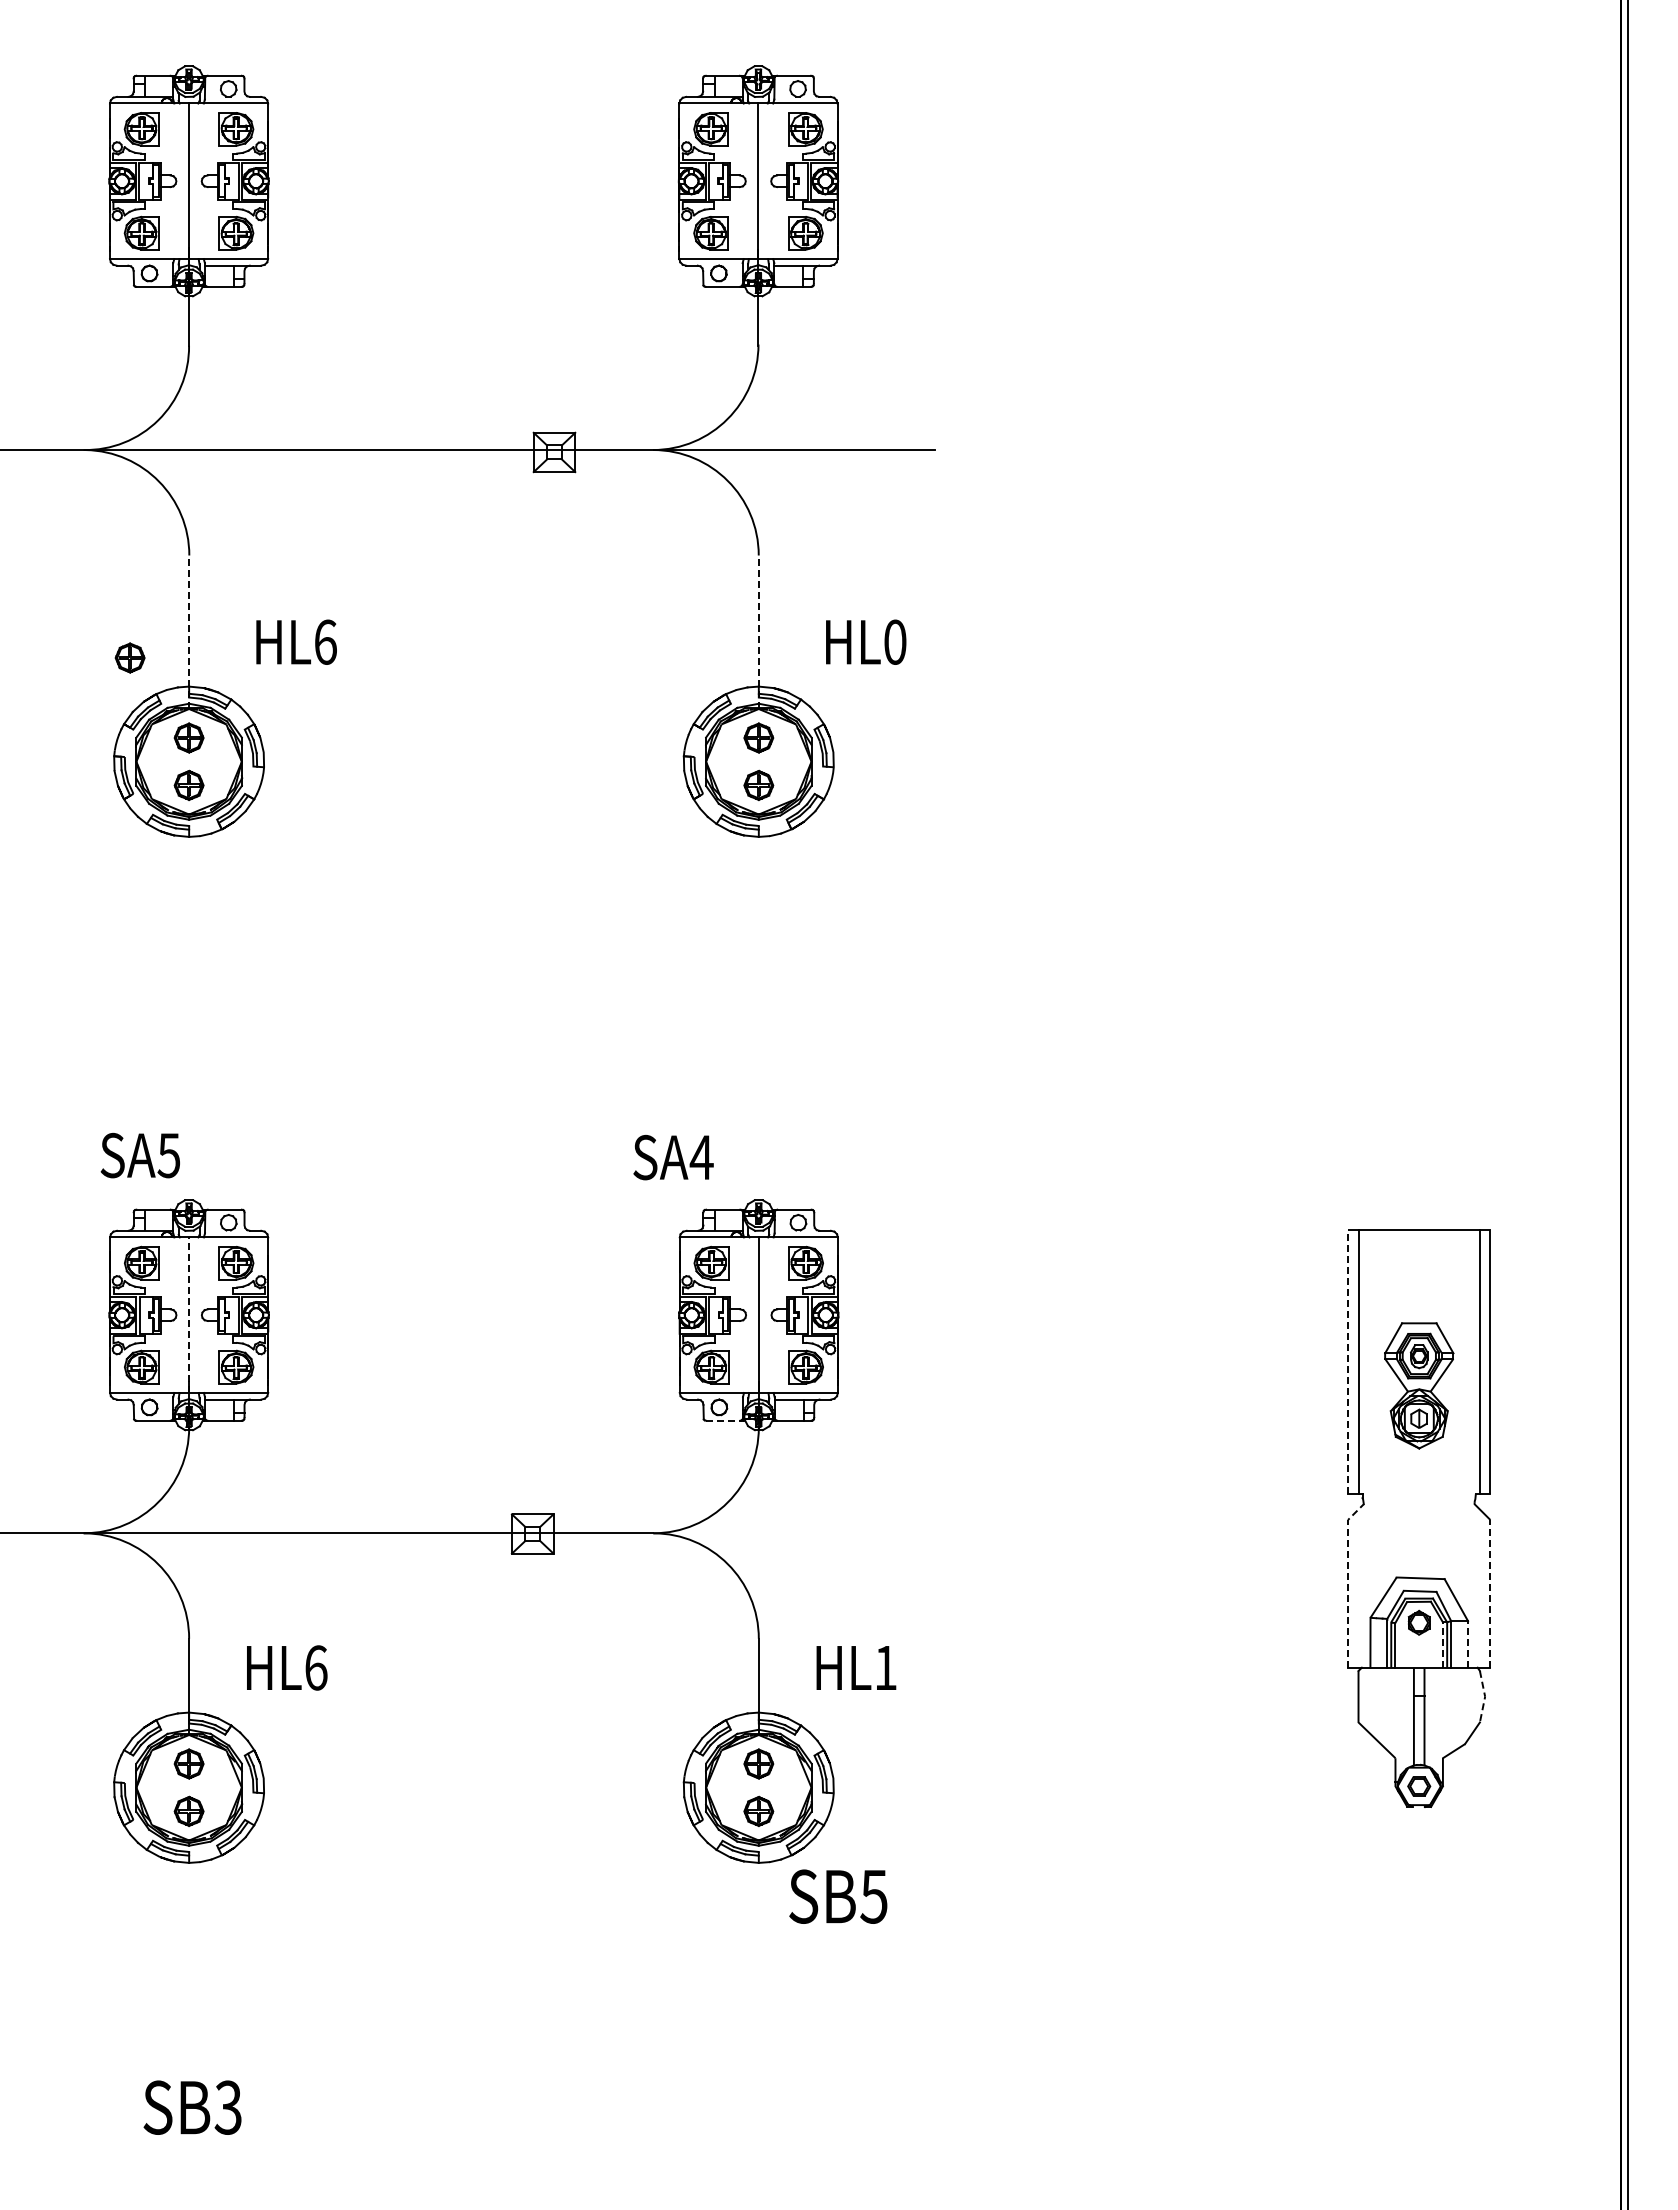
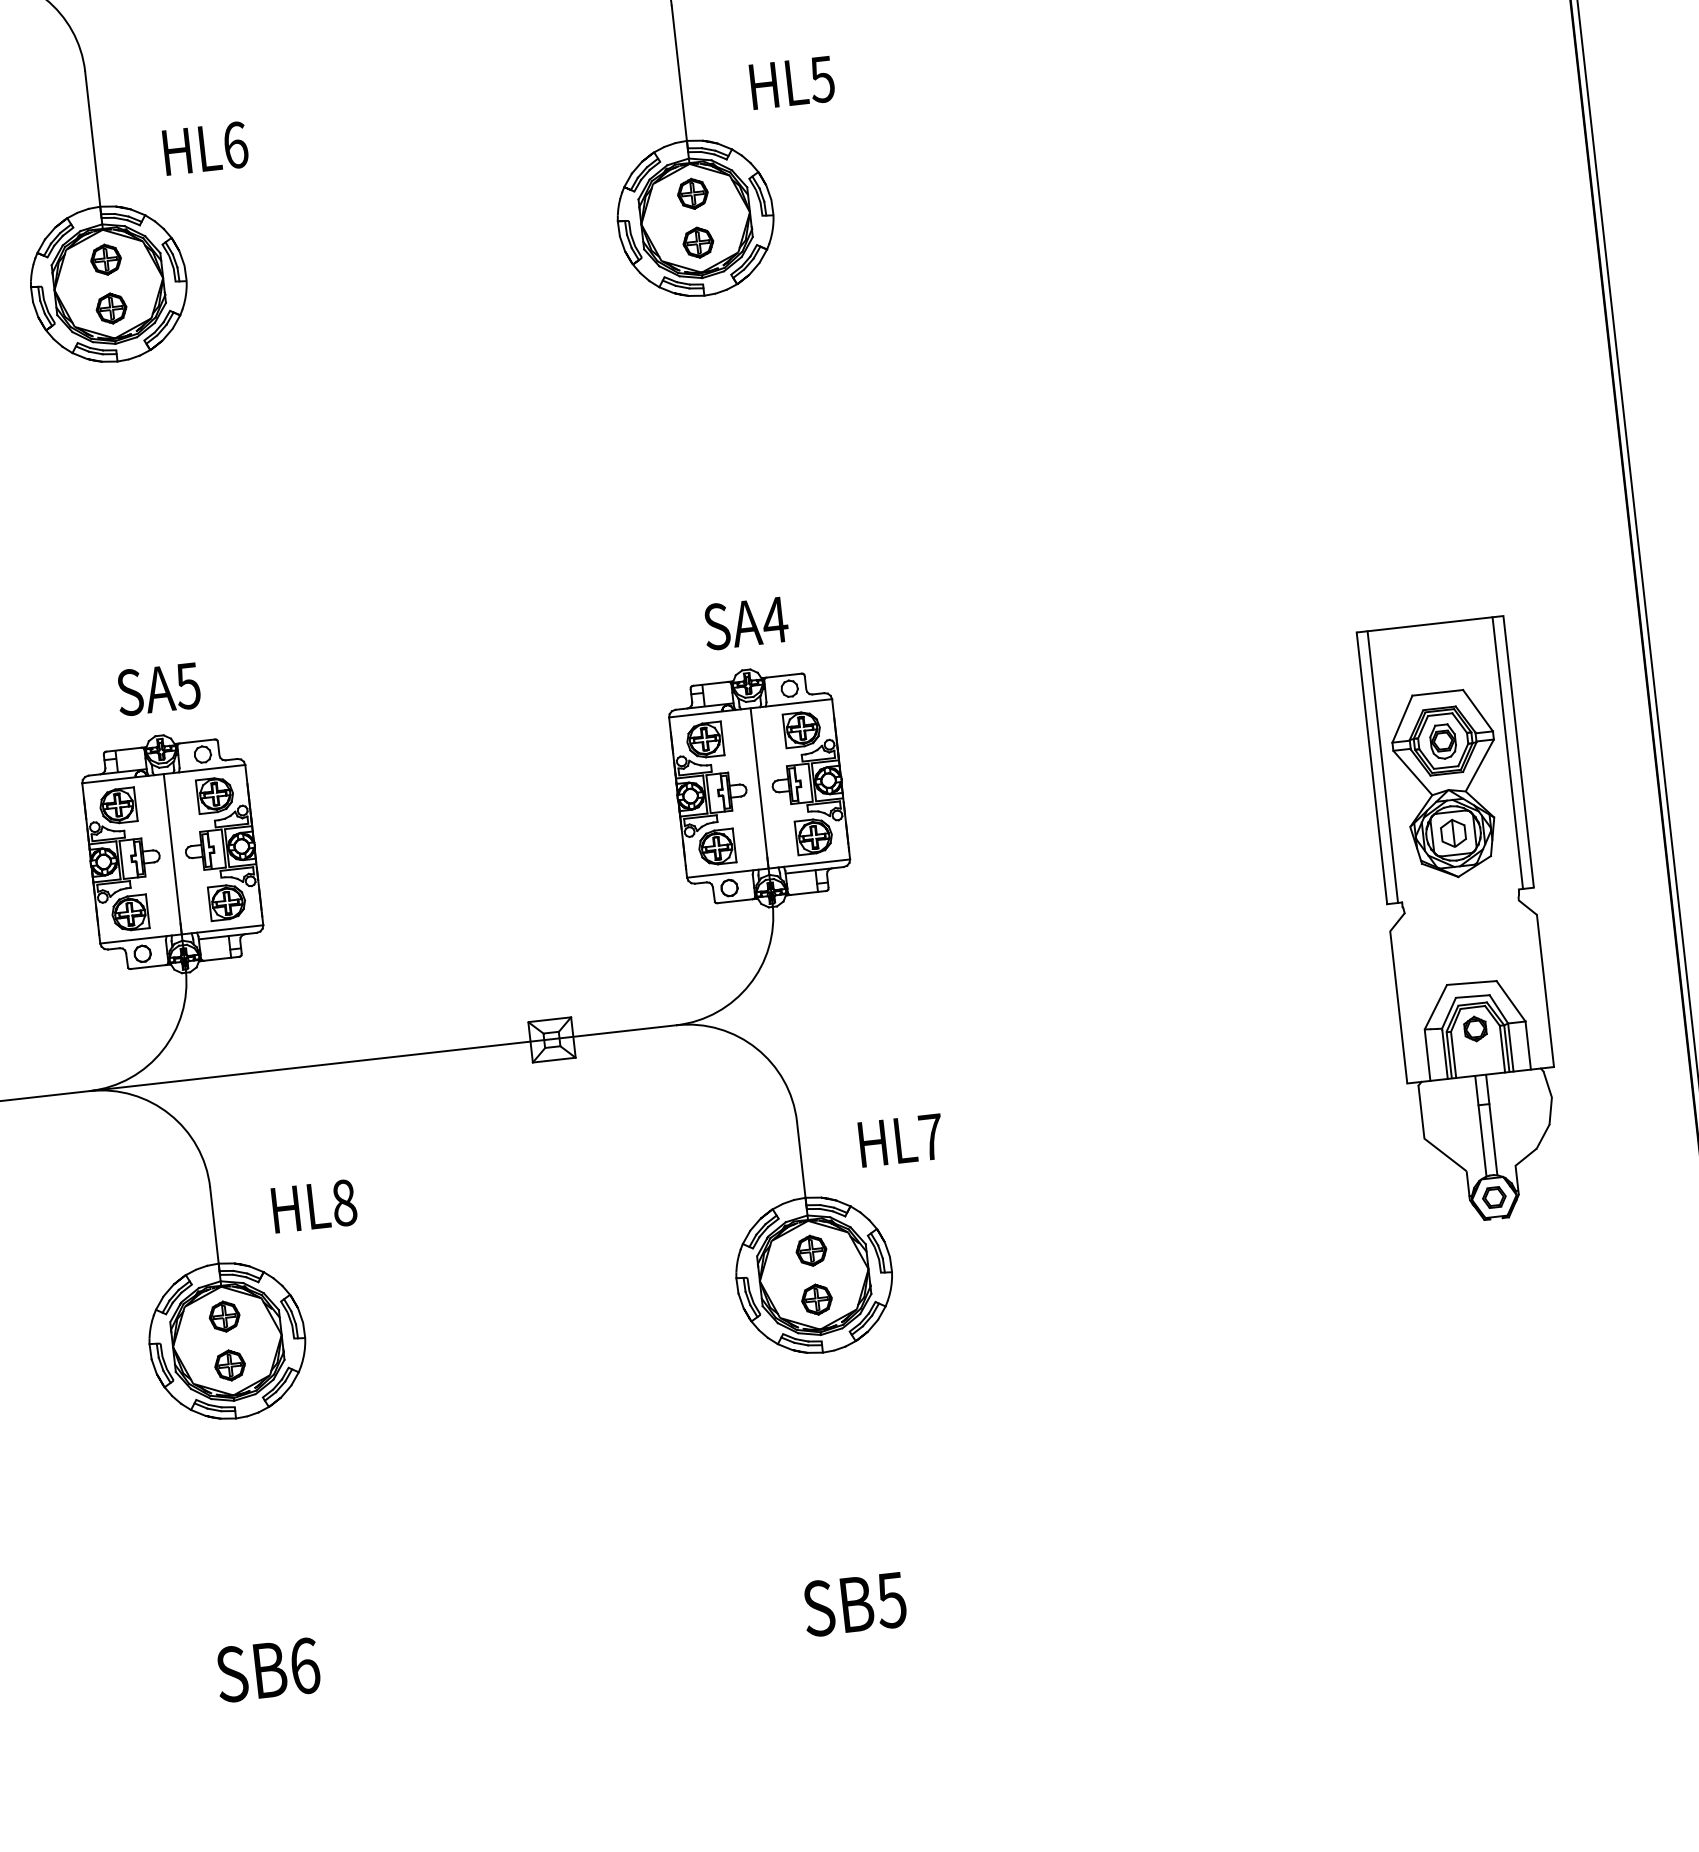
line: (189, 632) -> (94, 150), dashed -> solid
line: (758, 632) -> (680, 85), dashed -> solid
text: (894, 641) -> (821, 78), L0 -> L5
part: (129, 657) -> (35, 183), removed
text: (139, 1155) -> (157, 689), moved
text: (673, 1157) -> (745, 623), moved
line: (189, 1315) -> (173, 854), dashed -> solid
line: (1348, 1361) -> (1372, 767), dashed -> solid
part: (1419, 1385) -> (1448, 784), size x1.43
line: (725, 1420) -> (737, 900), dashed -> solid
line: (1348, 1581) -> (1397, 994), dashed -> solid
line: (1490, 1593) -> (1545, 990), dashed -> solid
line: (1468, 1643) -> (1528, 1044), dashed -> solid
line: (1442, 1645) -> (1502, 1049), dashed -> solid
text: (316, 1667) -> (344, 1202), L6 -> L8
text: (886, 1667) -> (931, 1136), L1 -> L7
line: (1485, 1696) -> (1552, 1097), dashed -> solid
text: (838, 1896) -> (854, 1604), moved
text: (228, 2107) -> (304, 1665), SB3 -> SB6

